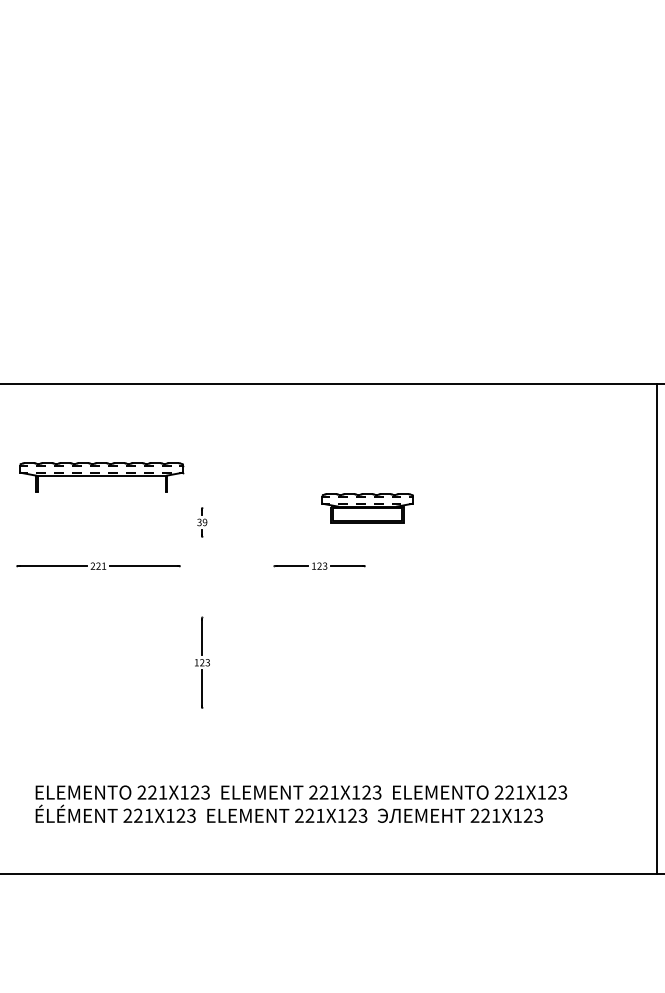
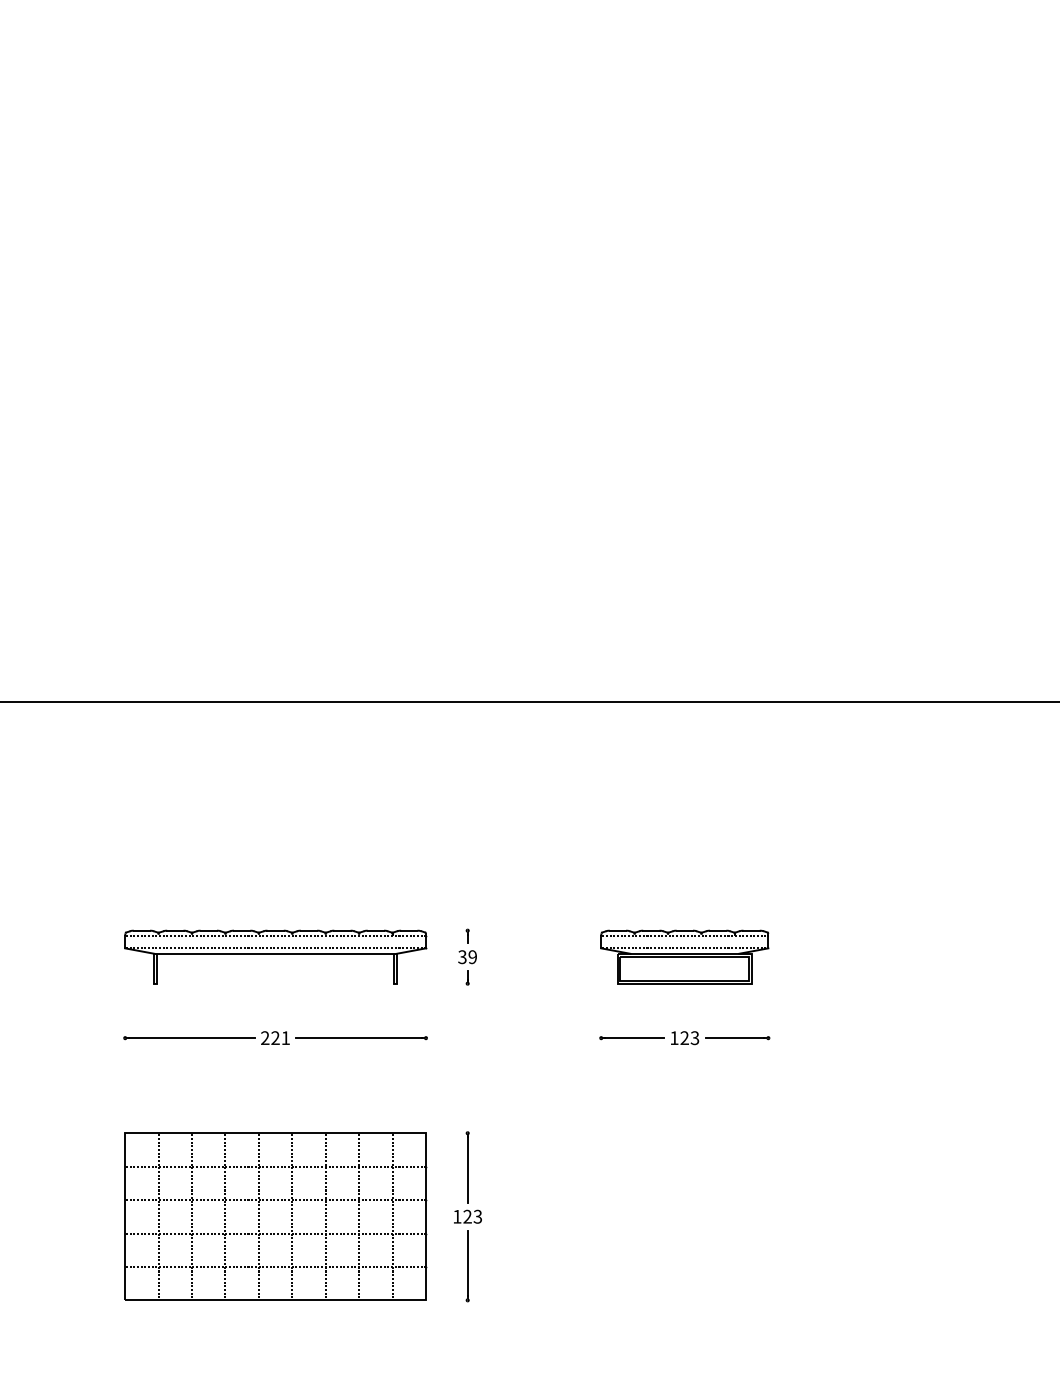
part: (101, 477) -> (275, 957), moved
part: (367, 508) -> (684, 957), moved
part: (98, 662) -> (275, 1216), added

